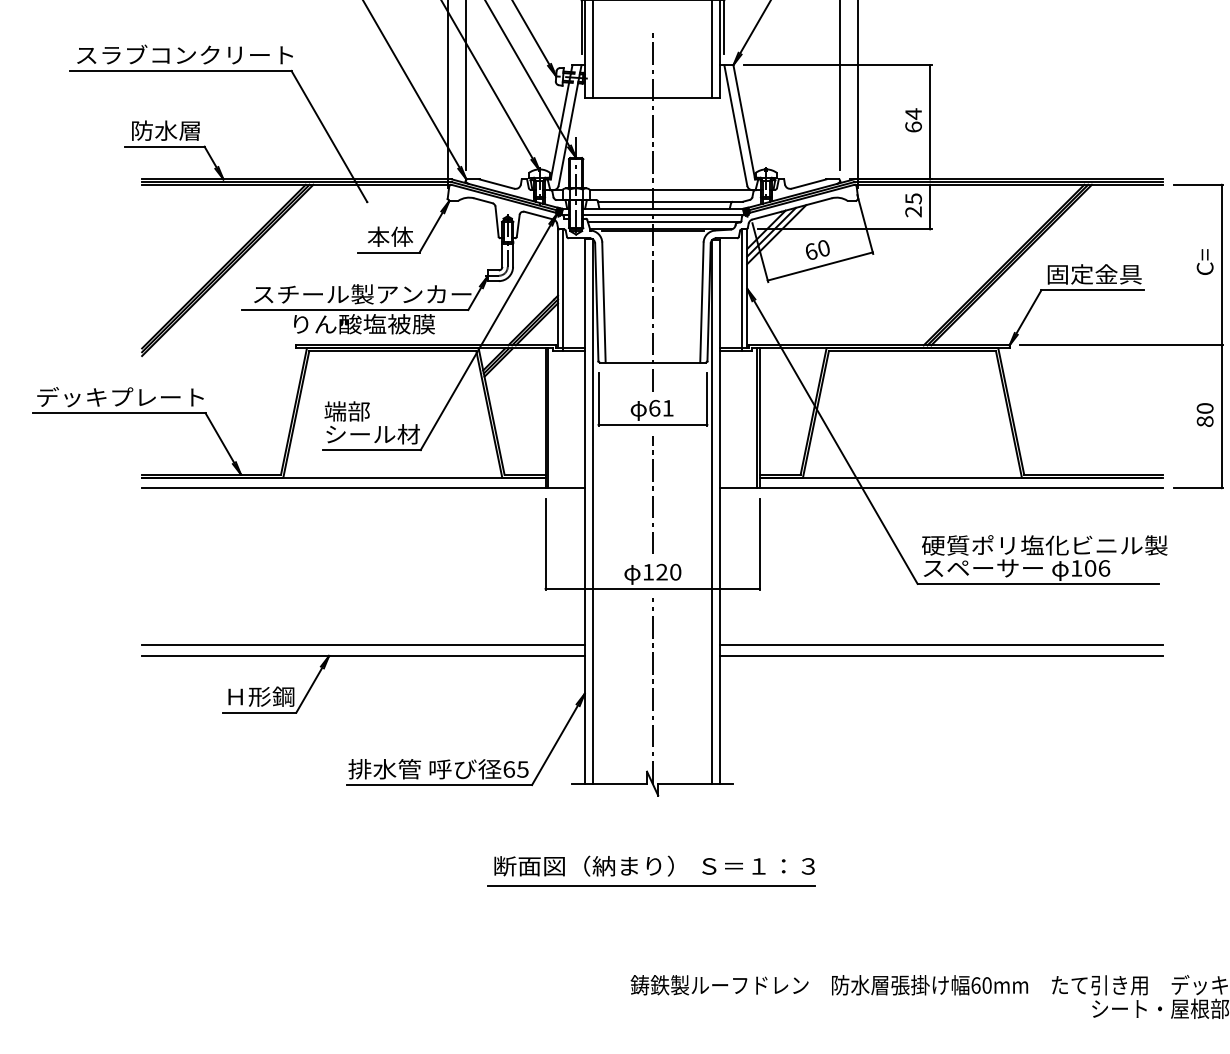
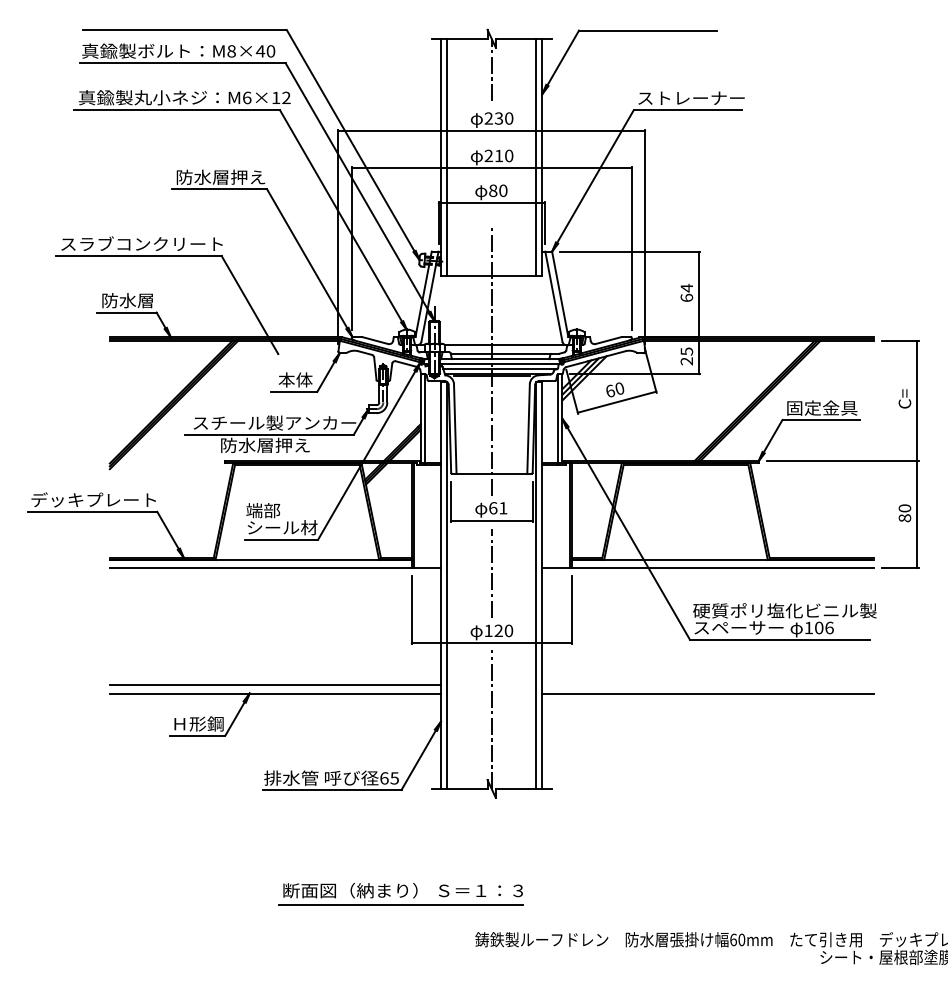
text: (362, 323) -> (274, 444), りん酸塩被膜 -> 防水層押え
line: (941, 645) -> (707, 685), removed
part: (651, 871) -> (400, 894), moved

